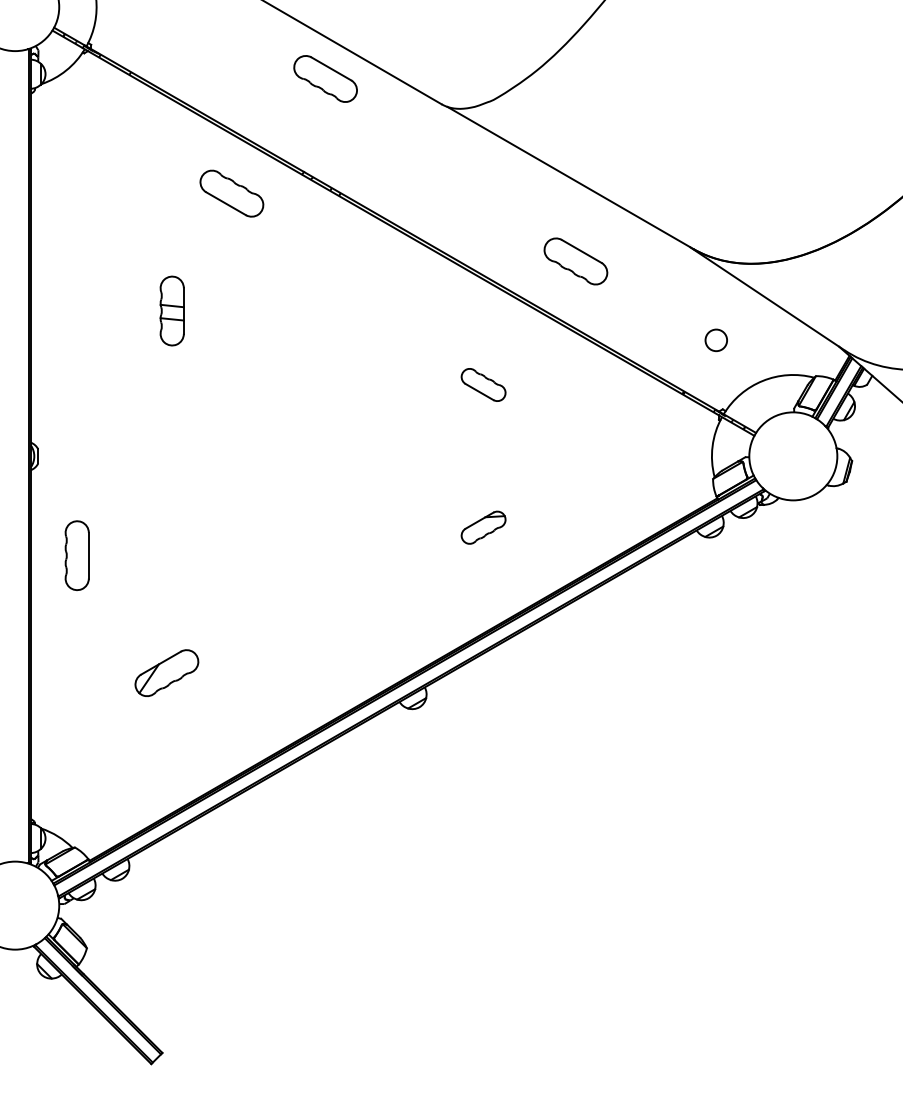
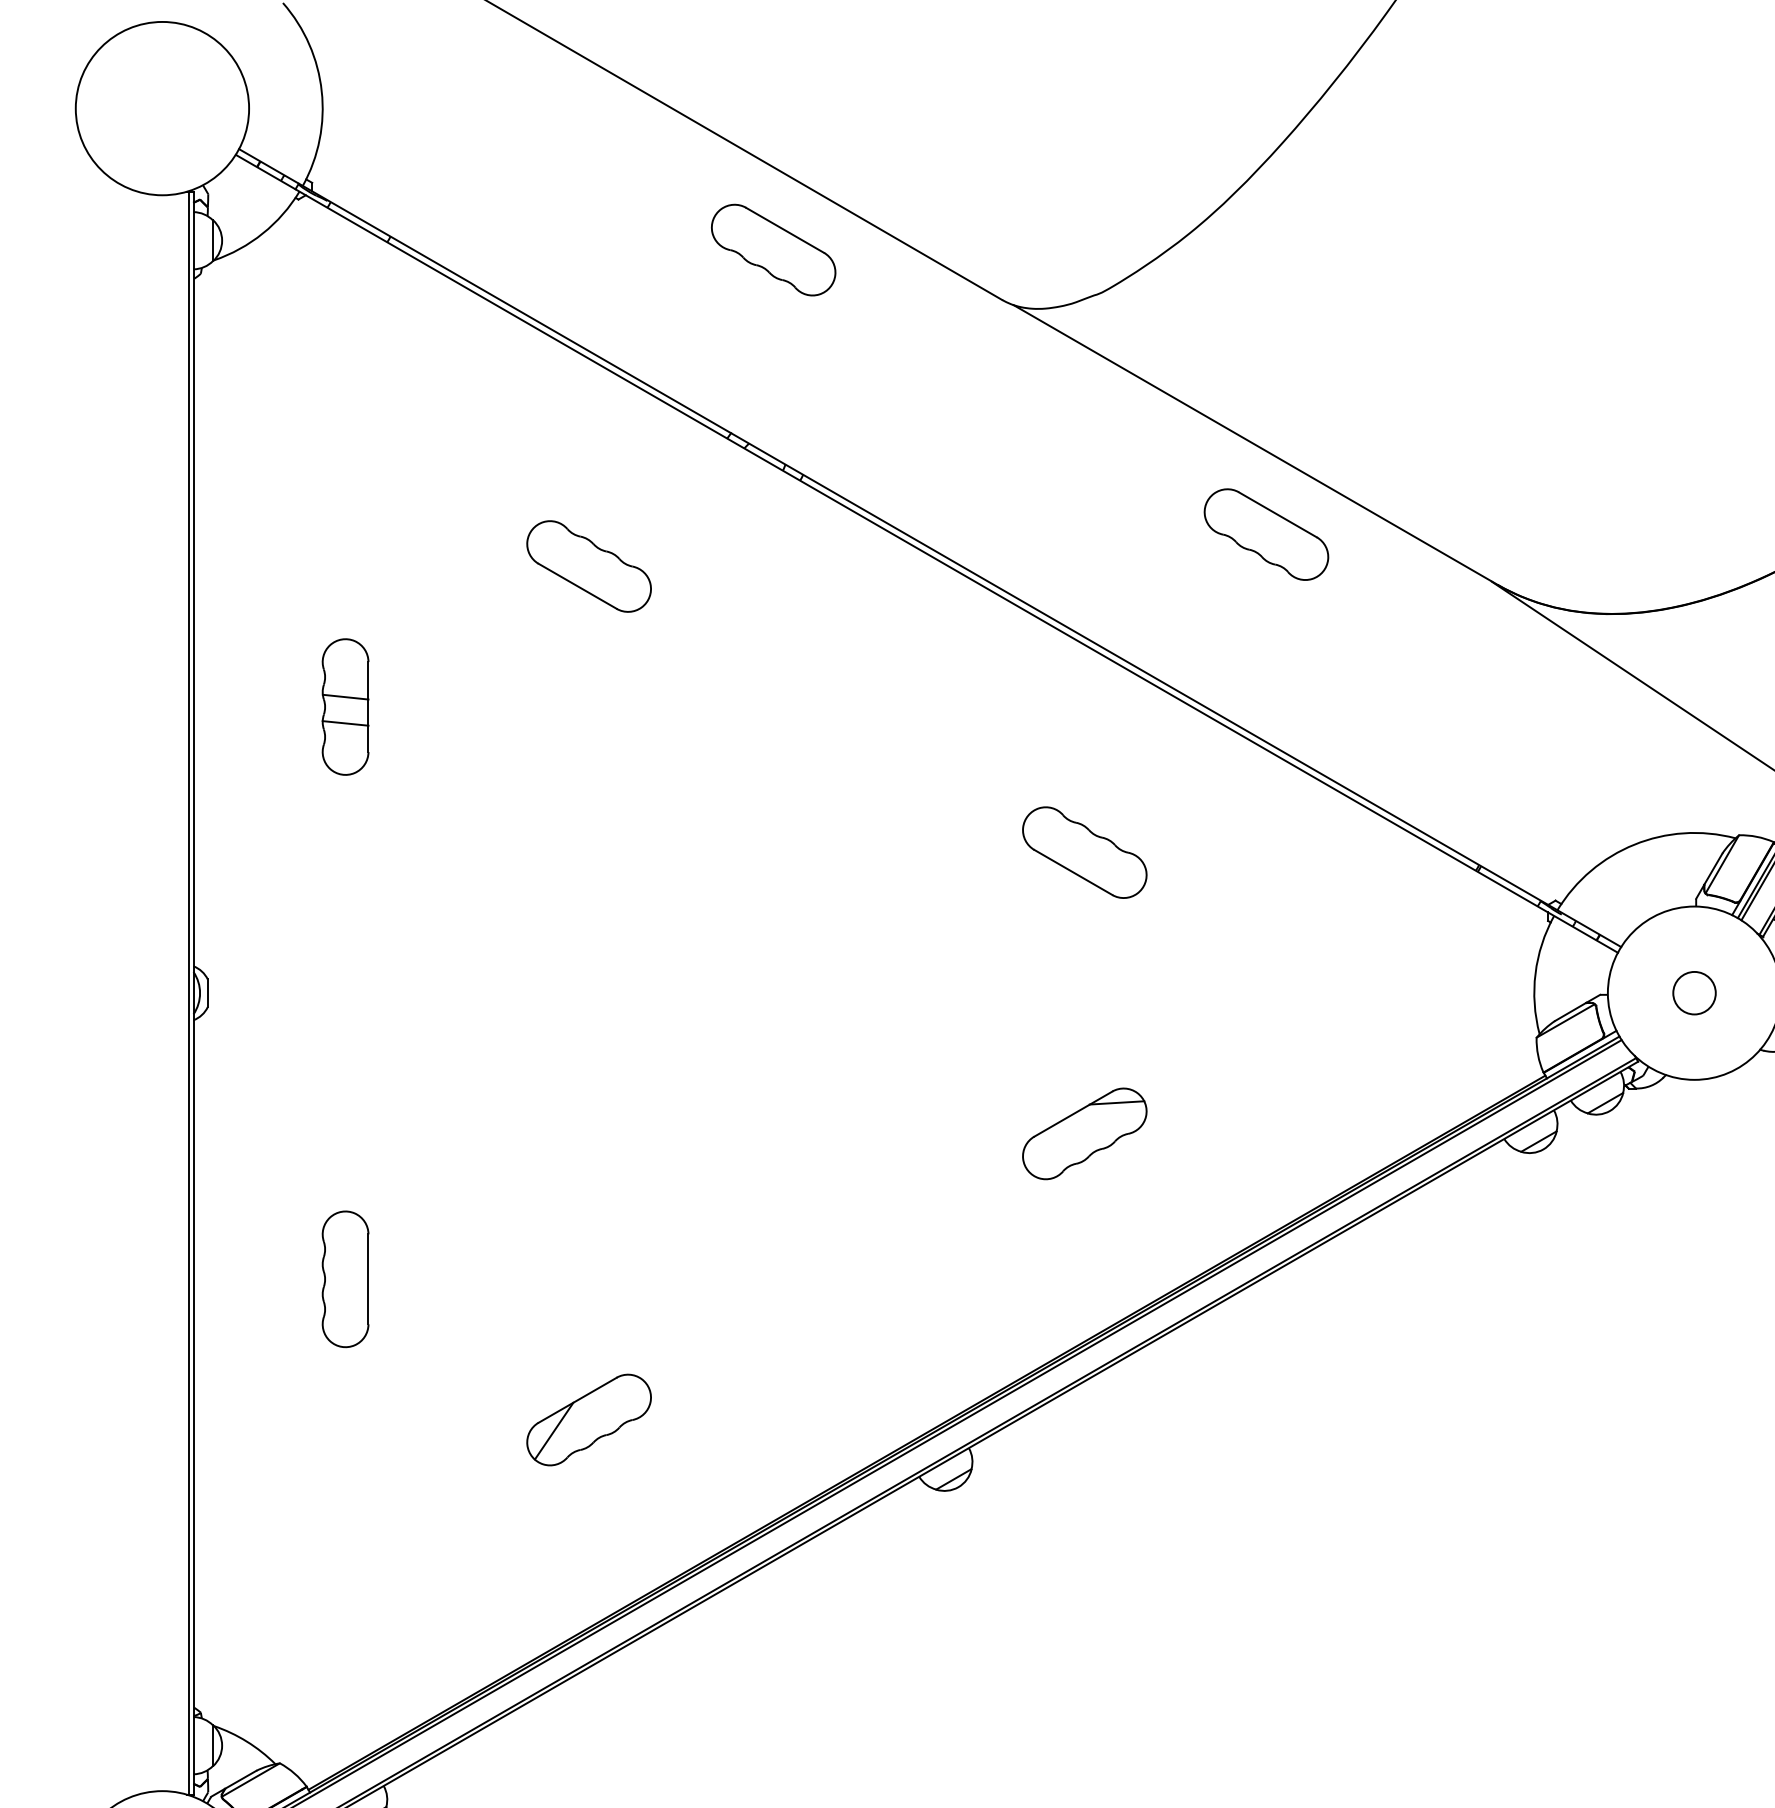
part: (231, 193) -> (588, 566), moved
part: (575, 261) -> (1265, 534), moved
part: (171, 310) -> (344, 705), moved
circle: (715, 340) -> (1692, 993), moved
part: (483, 384) -> (1084, 851), size x1.43
part: (483, 527) -> (1084, 1133), size x1.43
part: (76, 555) -> (344, 1278), moved
part: (166, 672) -> (588, 1418), moved

